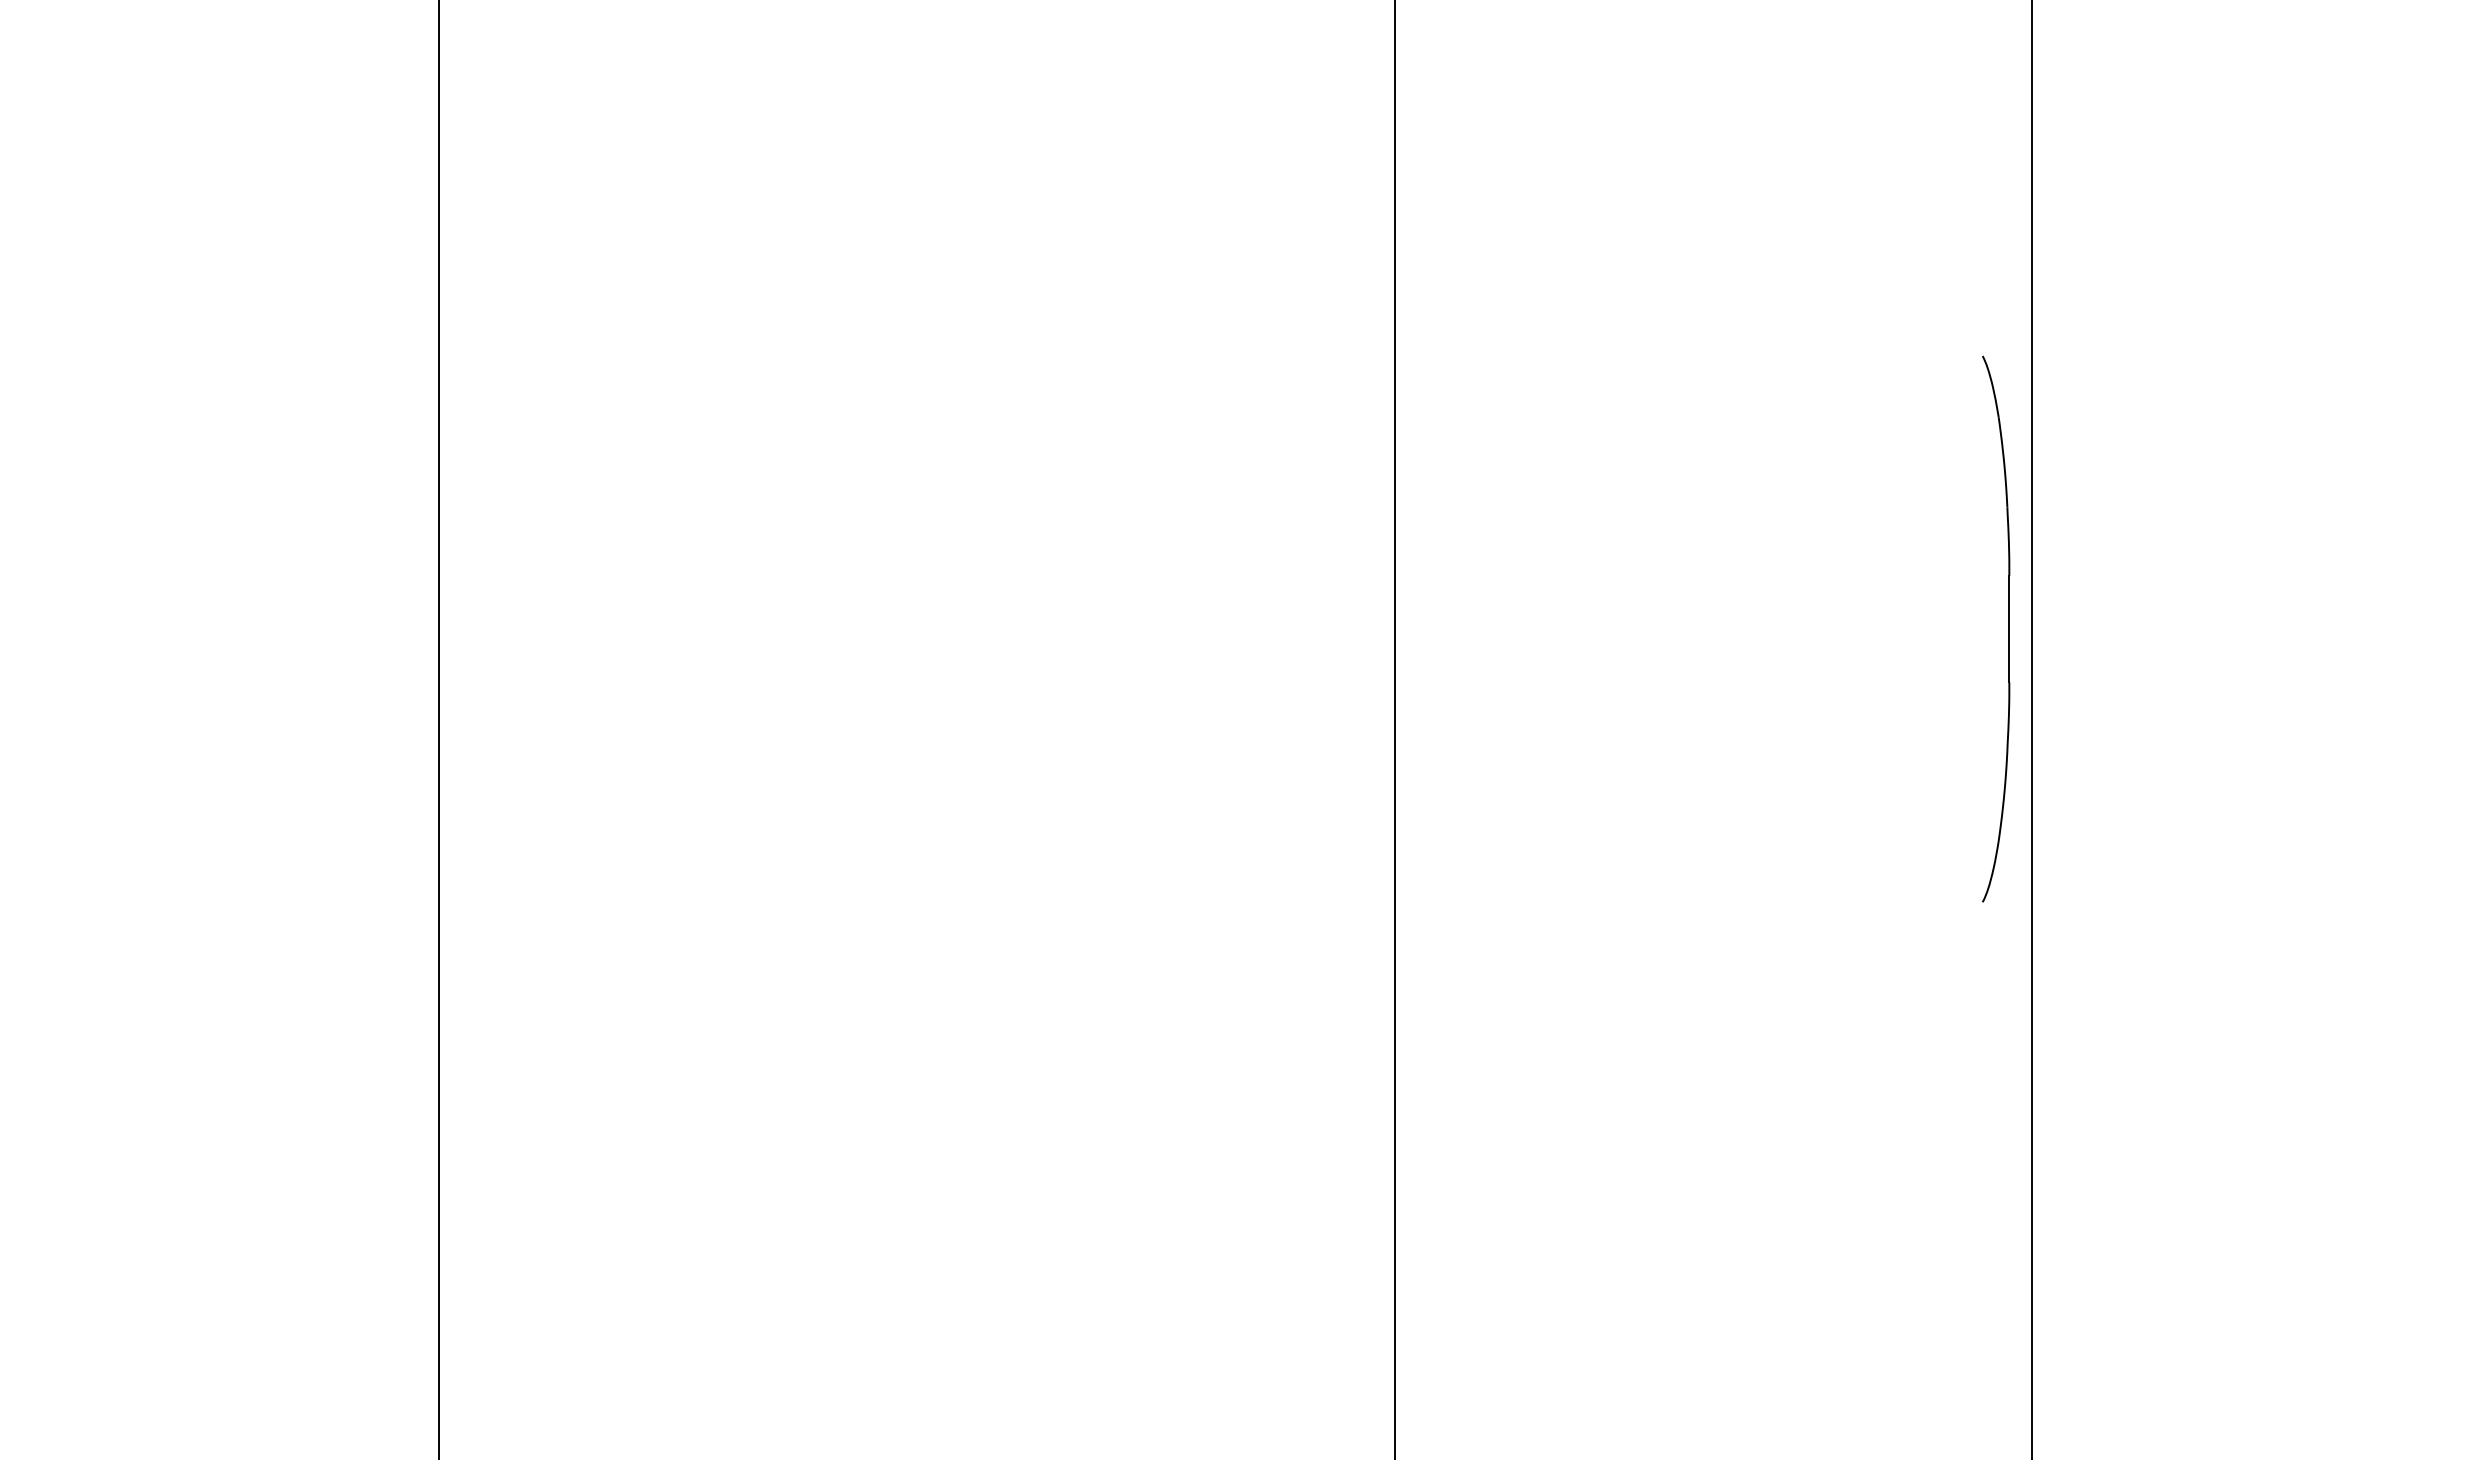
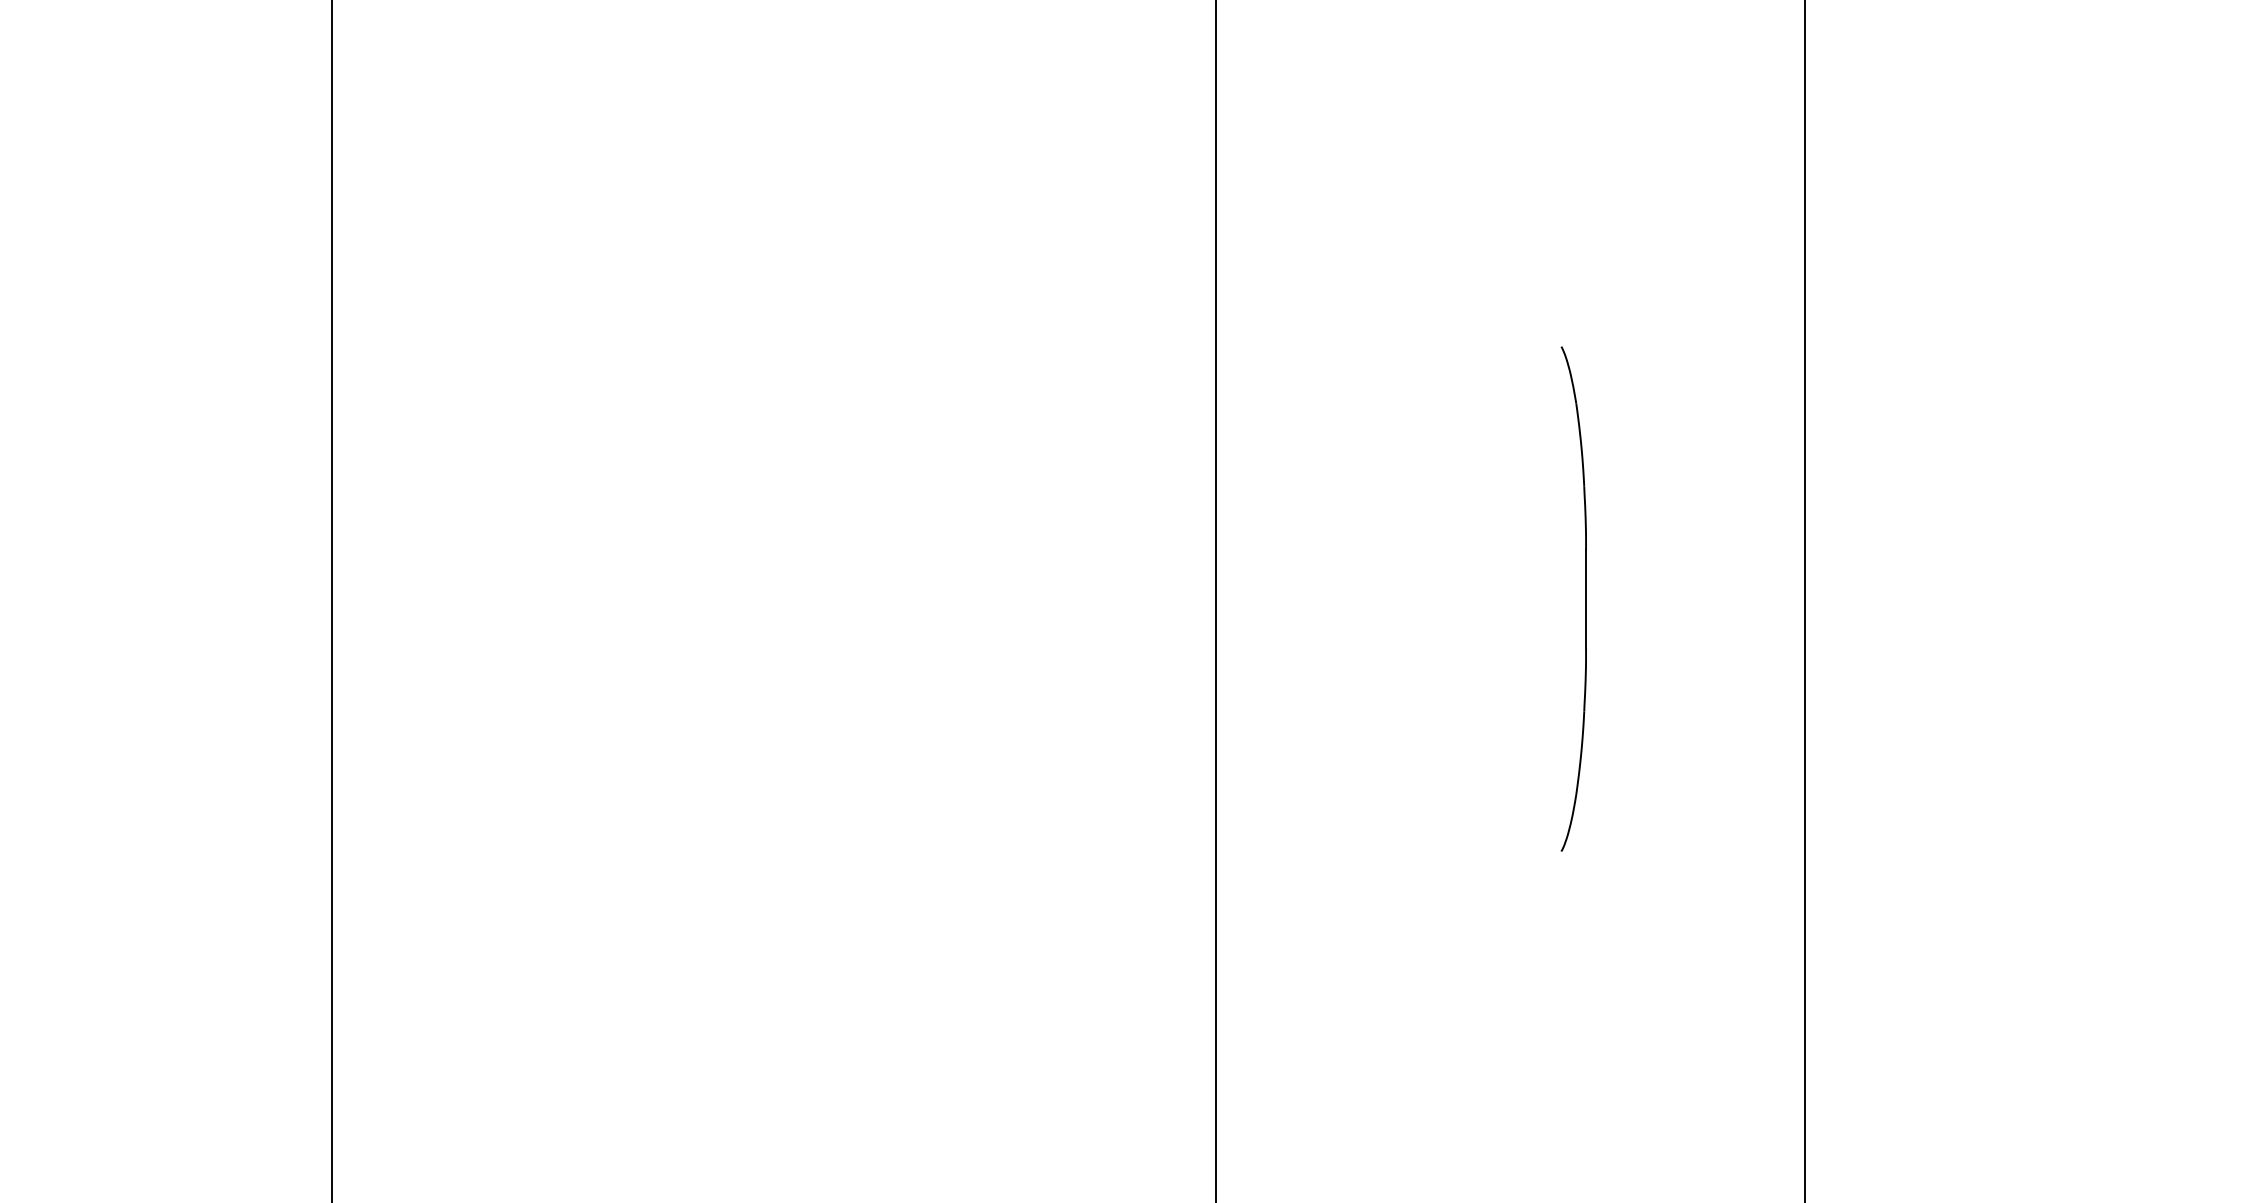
part: (2008, 628) -> (1585, 598), moved

